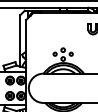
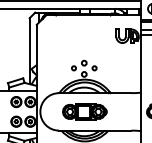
part: (63, 88) -> (84, 111), added

